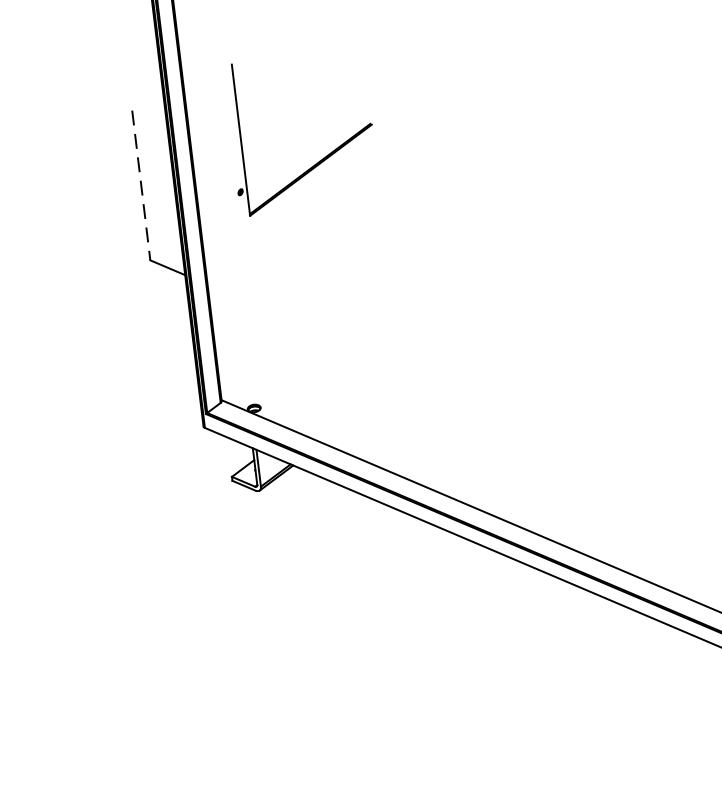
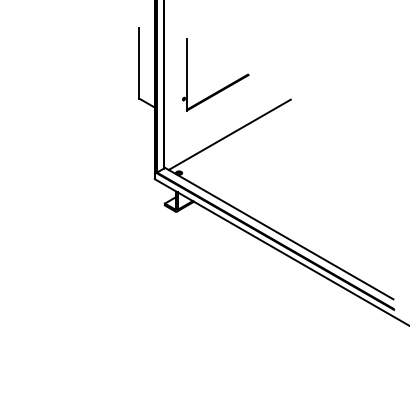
part: (317, 160) -> (221, 88), moved
line: (141, 185) -> (139, 63), dashed -> solid
line: (351, 313) -> (229, 134), added

